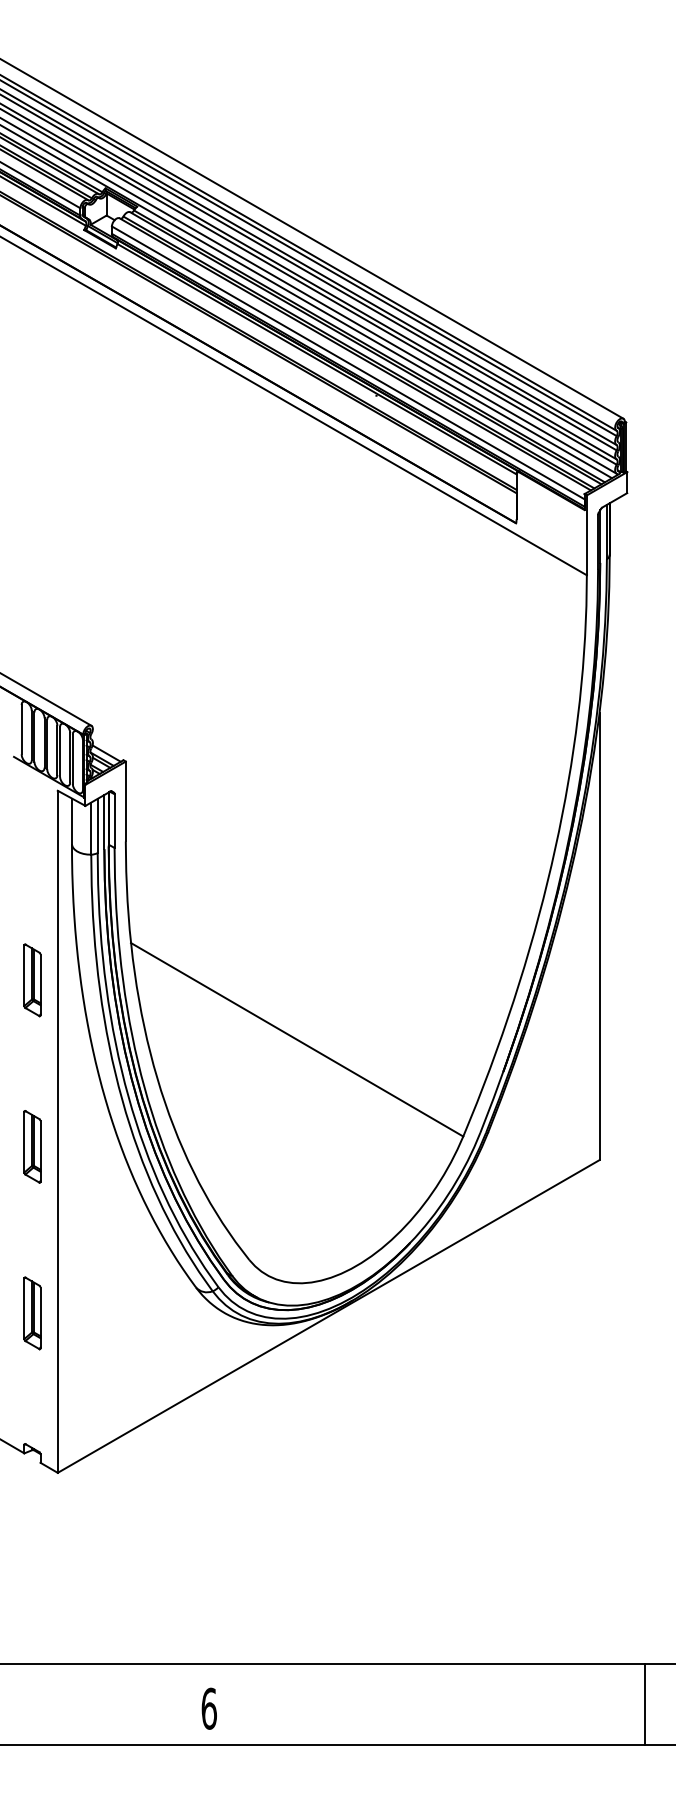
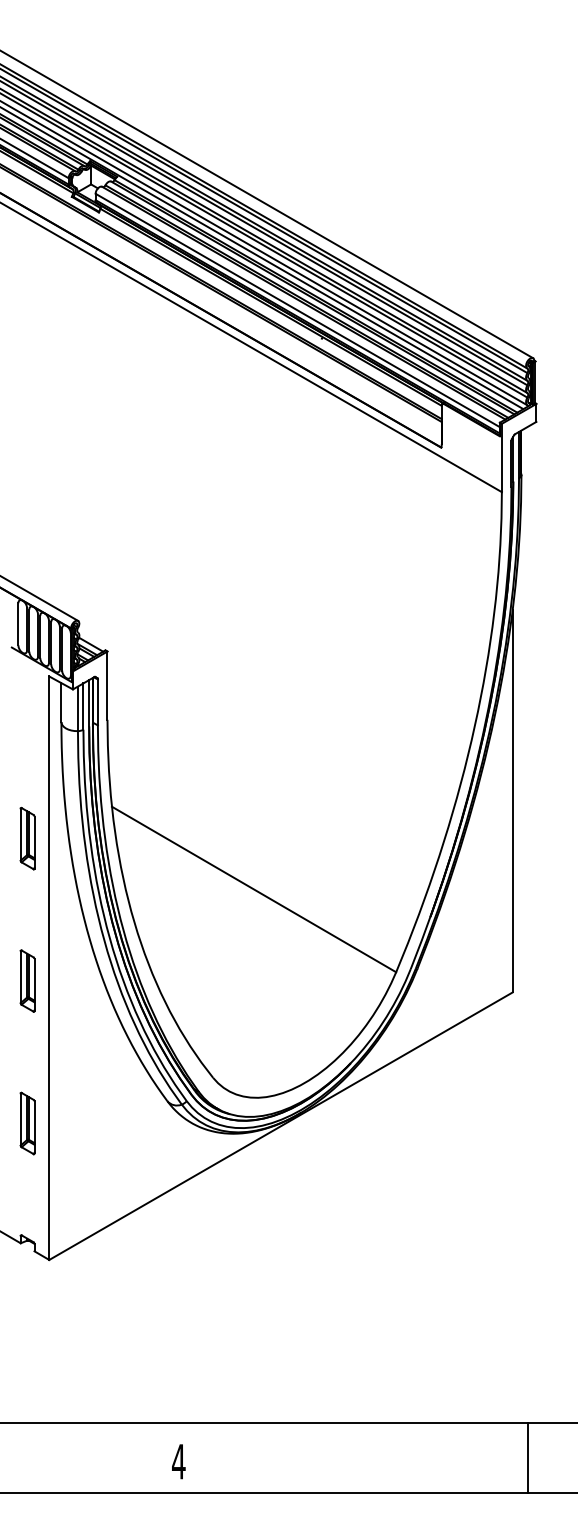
line: (645, 1704) -> (528, 1458), moved
text: (209, 1708) -> (179, 1461), 6 -> 4

